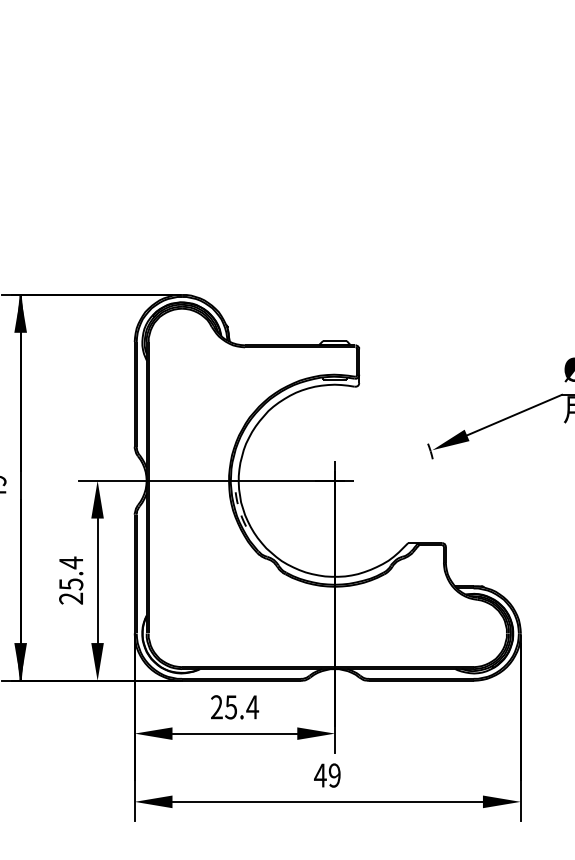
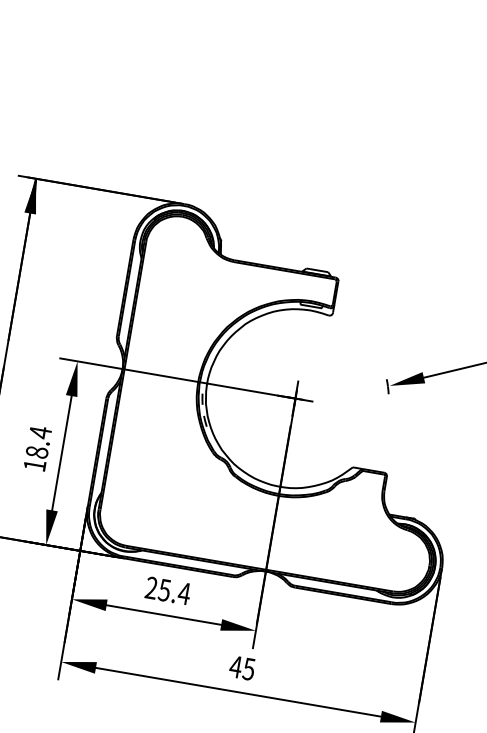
text: (71, 591) -> (36, 458), 25.4 -> 18.4
text: (334, 775) -> (248, 669), 49 -> 45

